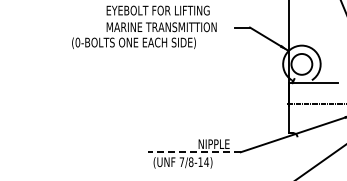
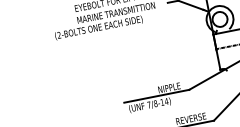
text: (77, 42) -> (59, 35), (0-BOLTS -> (2-BOLTS
line: (194, 152) -> (156, 96), dashed -> solid

